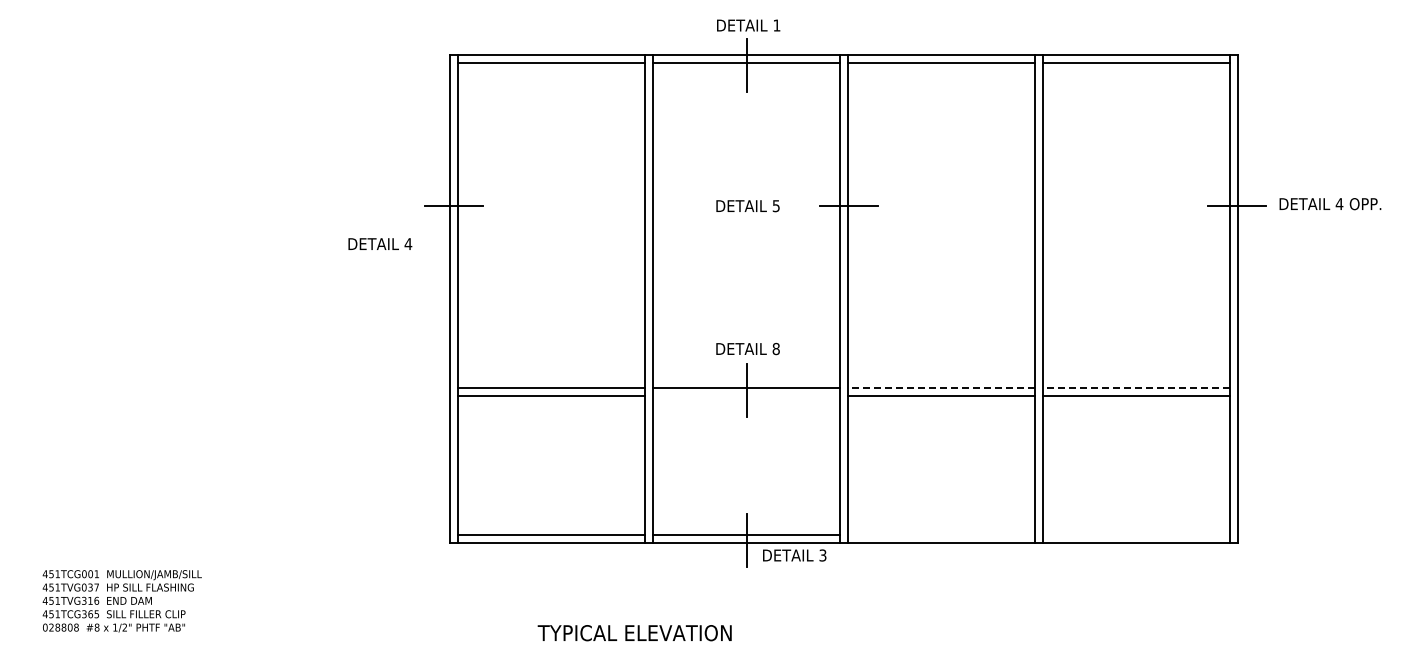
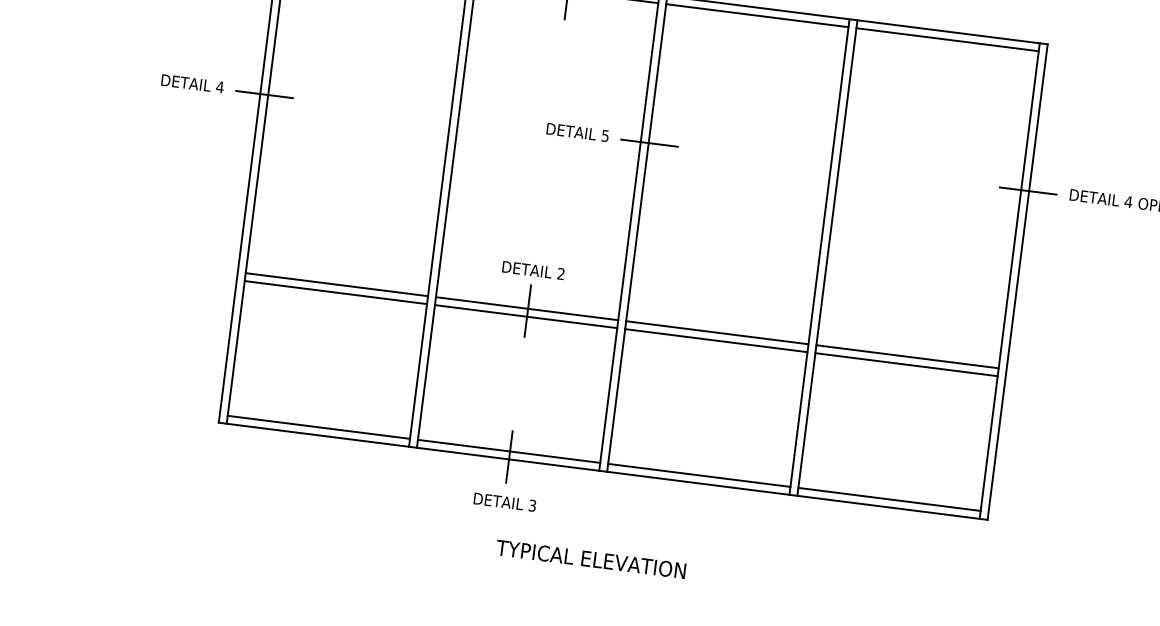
text: (747, 206) -> (577, 132), moved
text: (380, 243) -> (192, 83), moved
text: (775, 349) -> (560, 274), 8 -> 2
line: (940, 388) -> (716, 332), dashed -> solid
line: (1135, 388) -> (906, 356), dashed -> solid
line: (745, 396) -> (525, 316), added
line: (940, 534) -> (698, 475), added
line: (1135, 534) -> (888, 499), added
text: (794, 555) -> (504, 502), moved
text: (634, 633) -> (590, 559), moved

